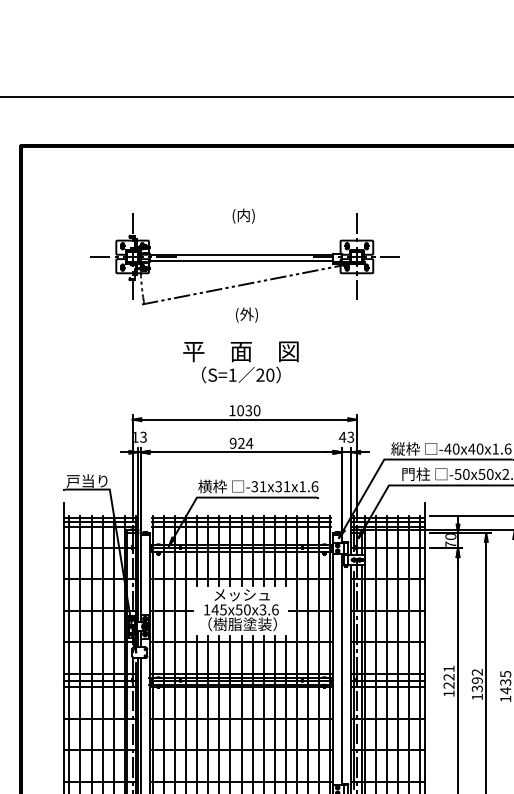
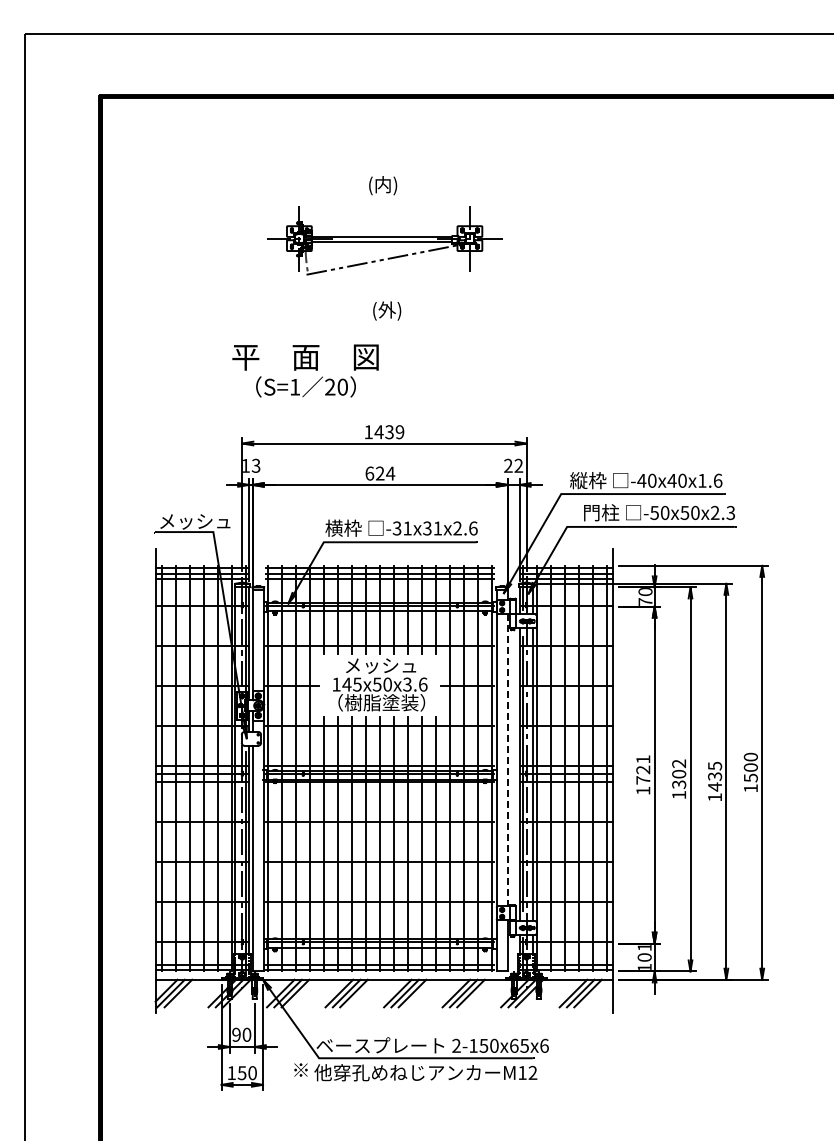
part: (244, 259) -> (384, 240), size x0.6
text: (240, 362) -> (305, 370), moved
text: (248, 410) -> (389, 432), 1030 -> 1439
text: (346, 436) -> (513, 465), 43 -> 22
text: (233, 443) -> (369, 473), 924 -> 624
text: (94, 480) -> (194, 520), 戸当り -> メッシュ
text: (302, 486) -> (457, 528), -31x31x1.6 -> -31x31x2.6
line: (341, 669) -> (507, 760), solid -> dashed
text: (477, 680) -> (679, 774), 1392 -> 1302
text: (449, 685) -> (643, 780), 1221 -> 1721

